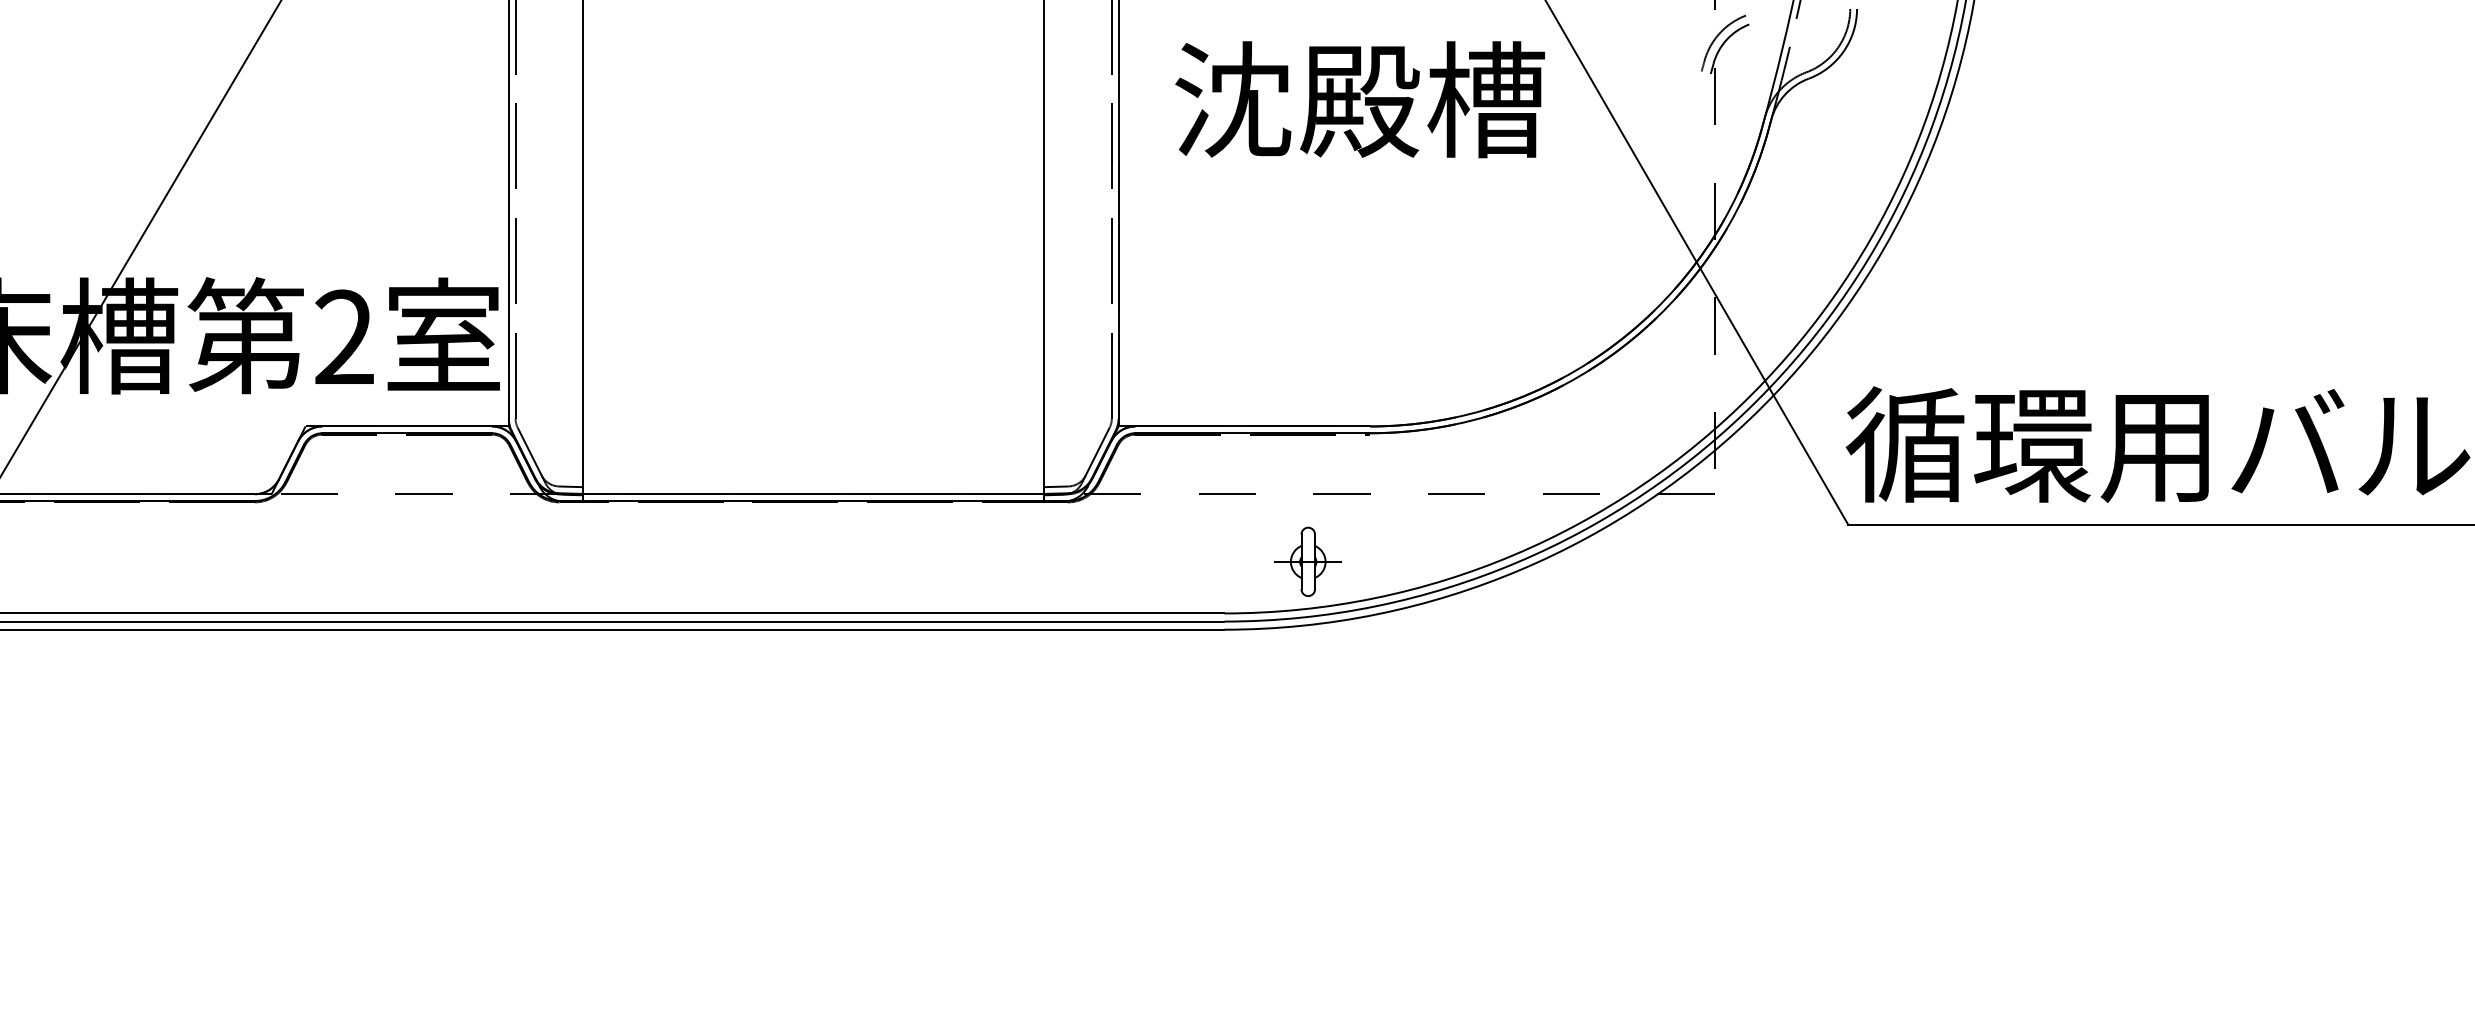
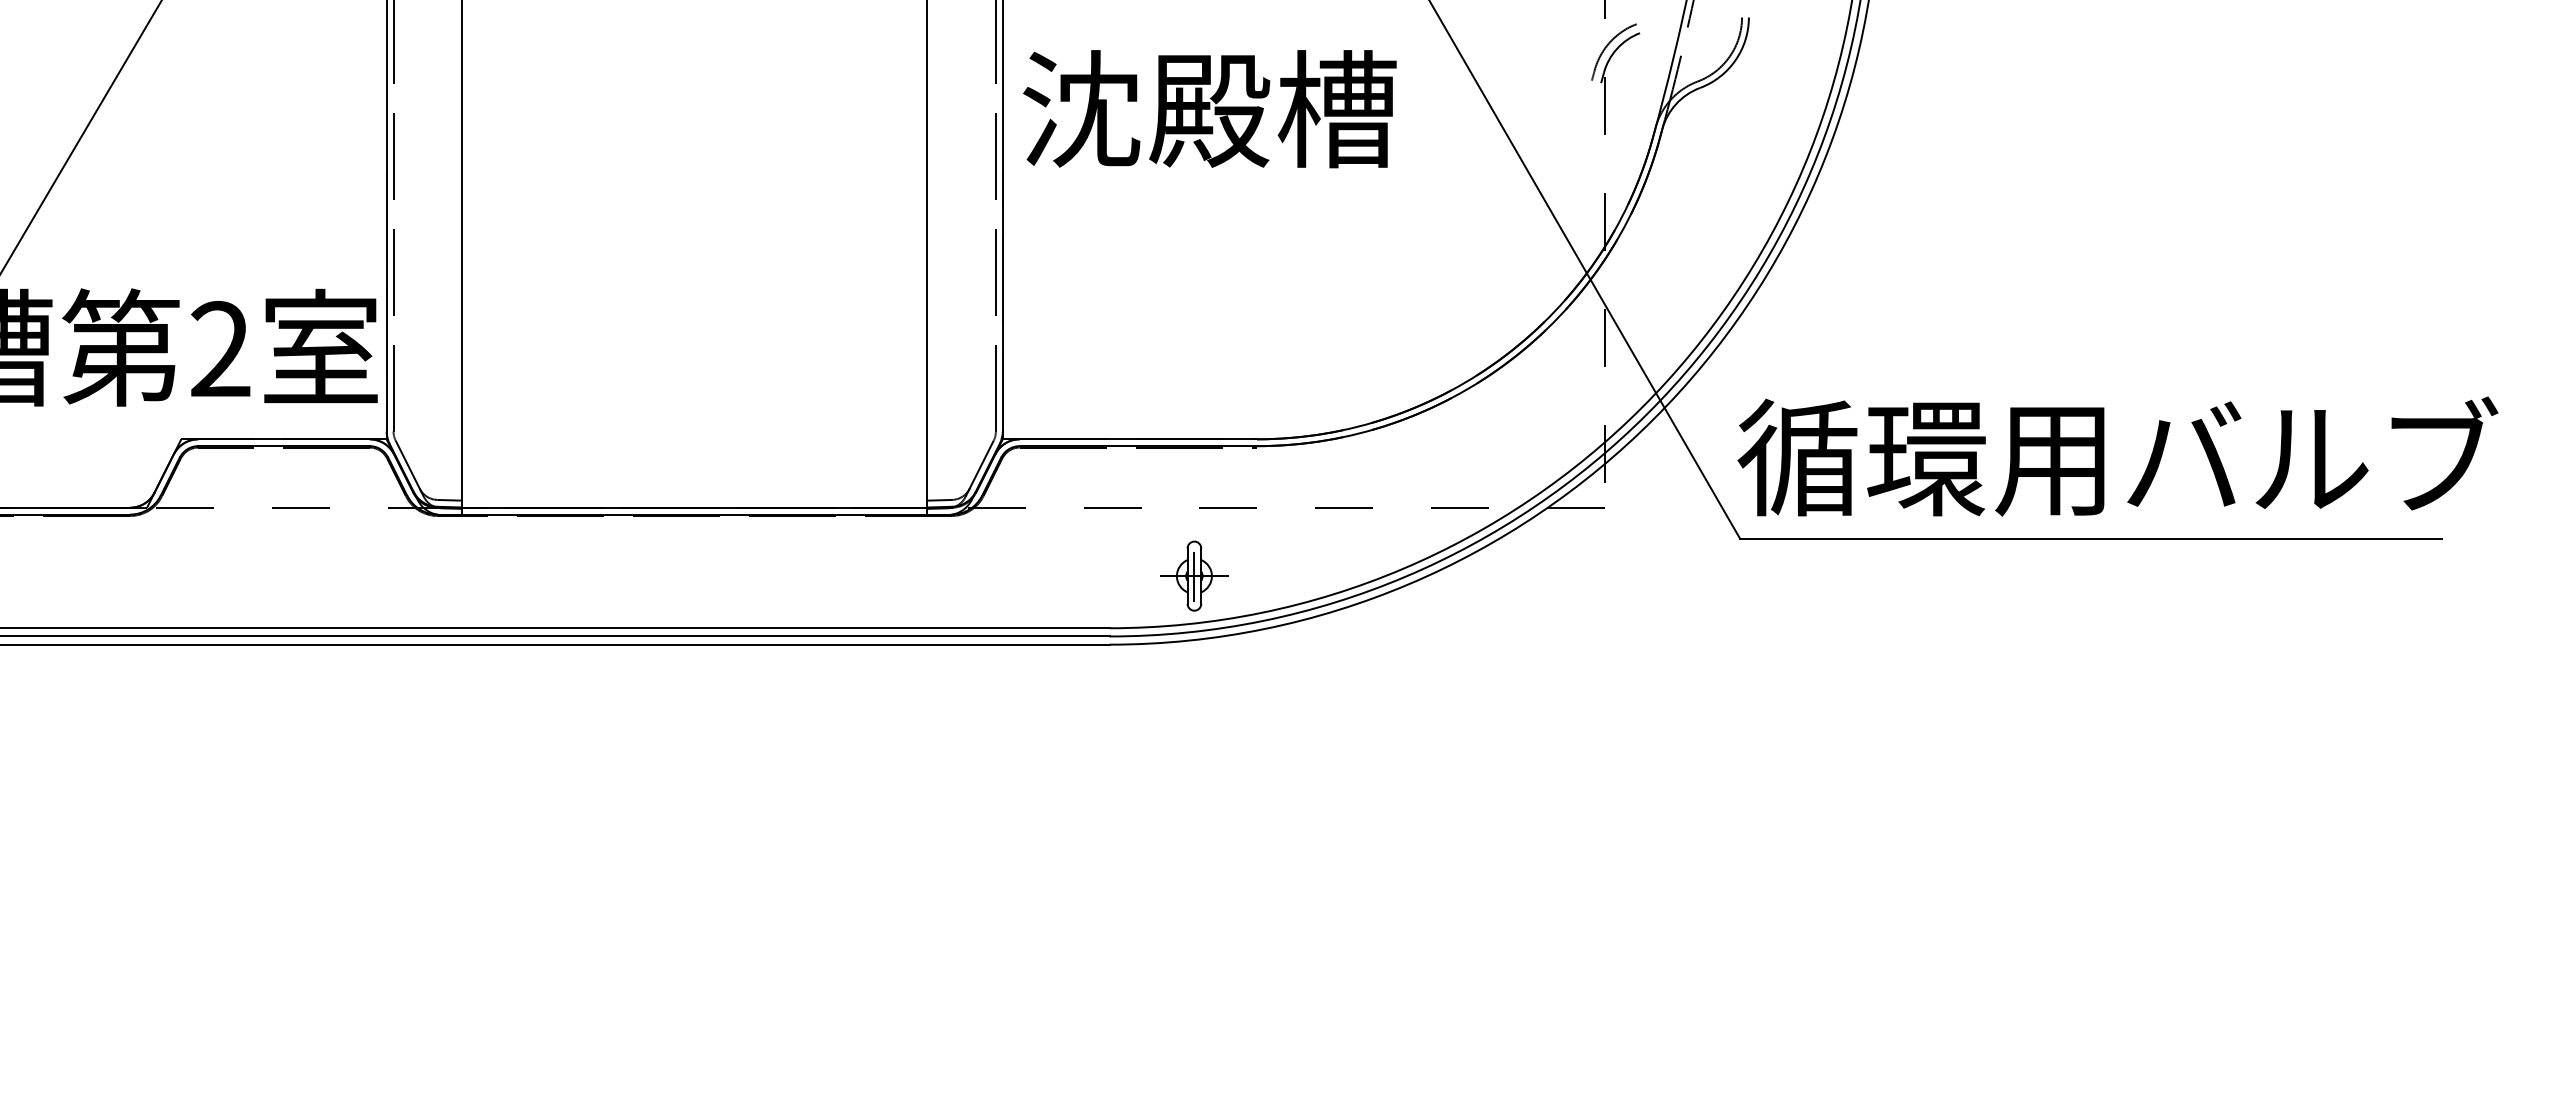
text: (1359, 100) -> (1209, 109), moved
line: (1308, 562) -> (1194, 576), added

